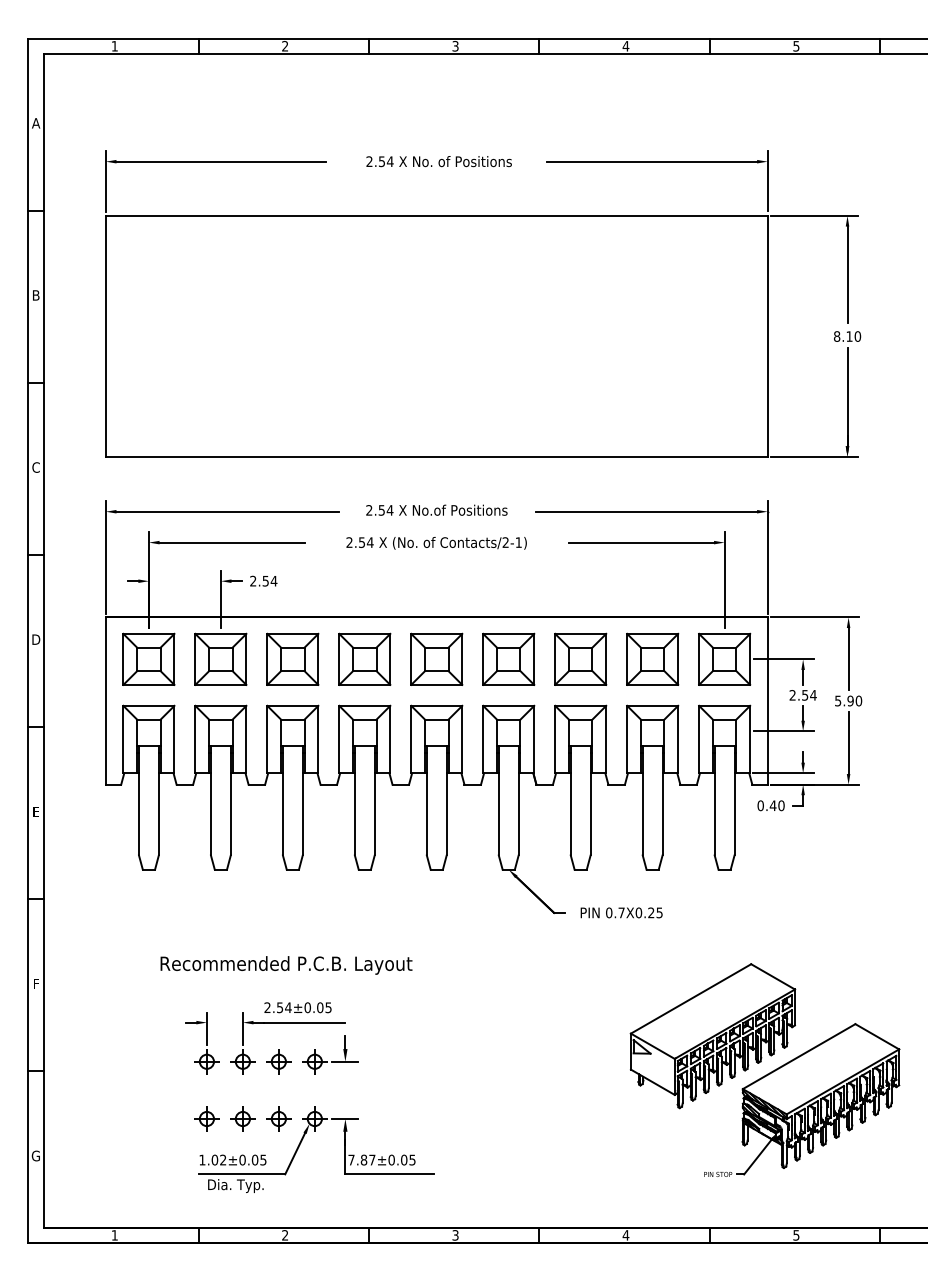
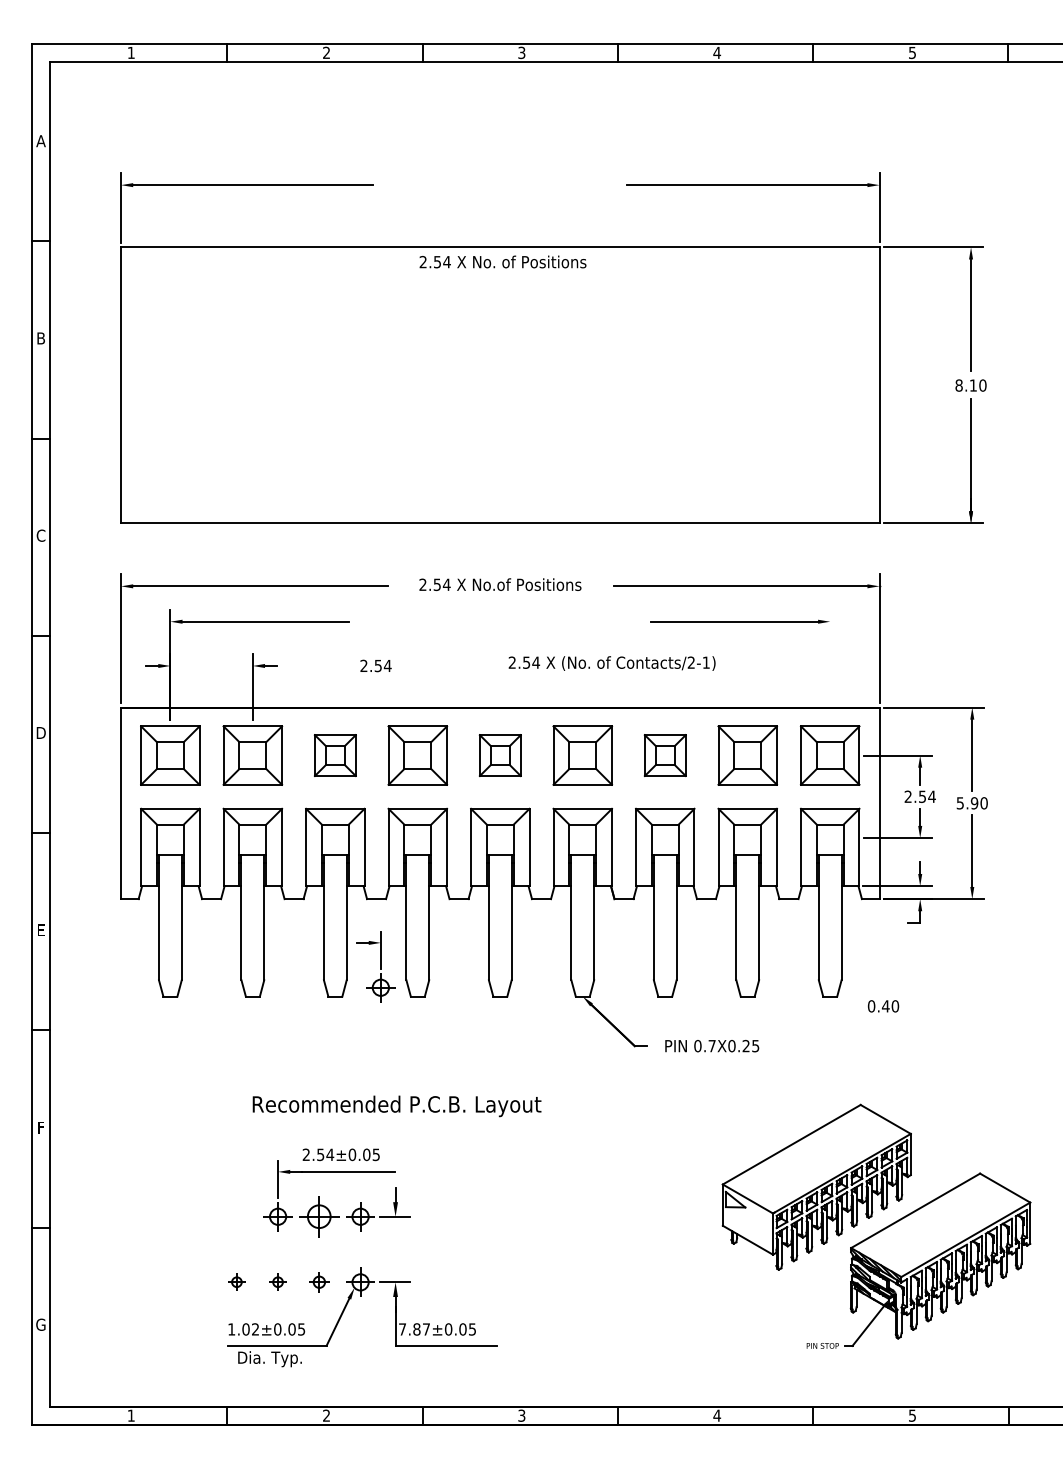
text: (438, 161) -> (502, 261), moved
text: (436, 543) -> (611, 663), moved
line: (724, 579) -> (830, 664), removed
text: (263, 580) -> (375, 665), moved
part: (292, 659) -> (335, 755), size x0.7
part: (436, 659) -> (500, 755), size x0.7
part: (580, 659) -> (665, 755), size x0.7
text: (771, 805) -> (883, 1006), moved
text: (286, 965) -> (396, 1106), moved
part: (202, 1043) -> (375, 966), moved
part: (279, 1061) -> (319, 1216), size x1.4
part: (206, 1118) -> (236, 1281), size x0.6
part: (242, 1118) -> (277, 1281), size x0.6
part: (279, 1118) -> (319, 1281), size x0.7

